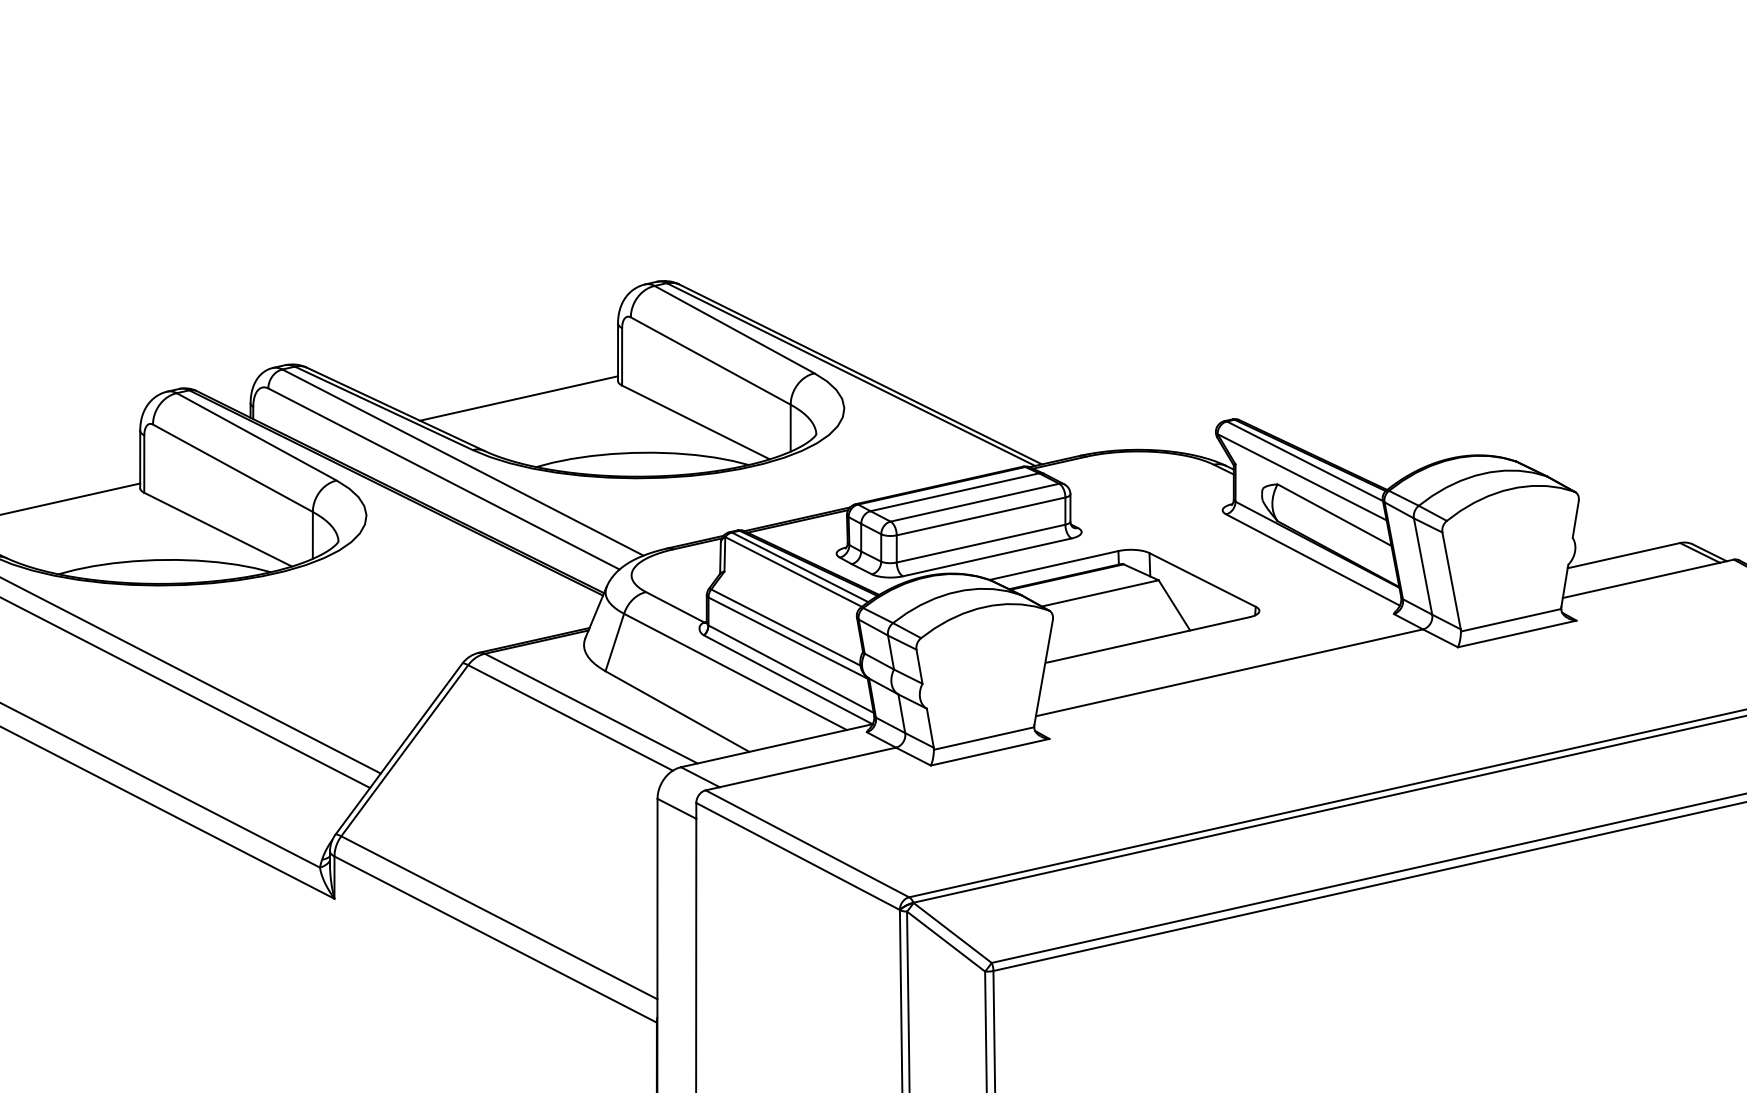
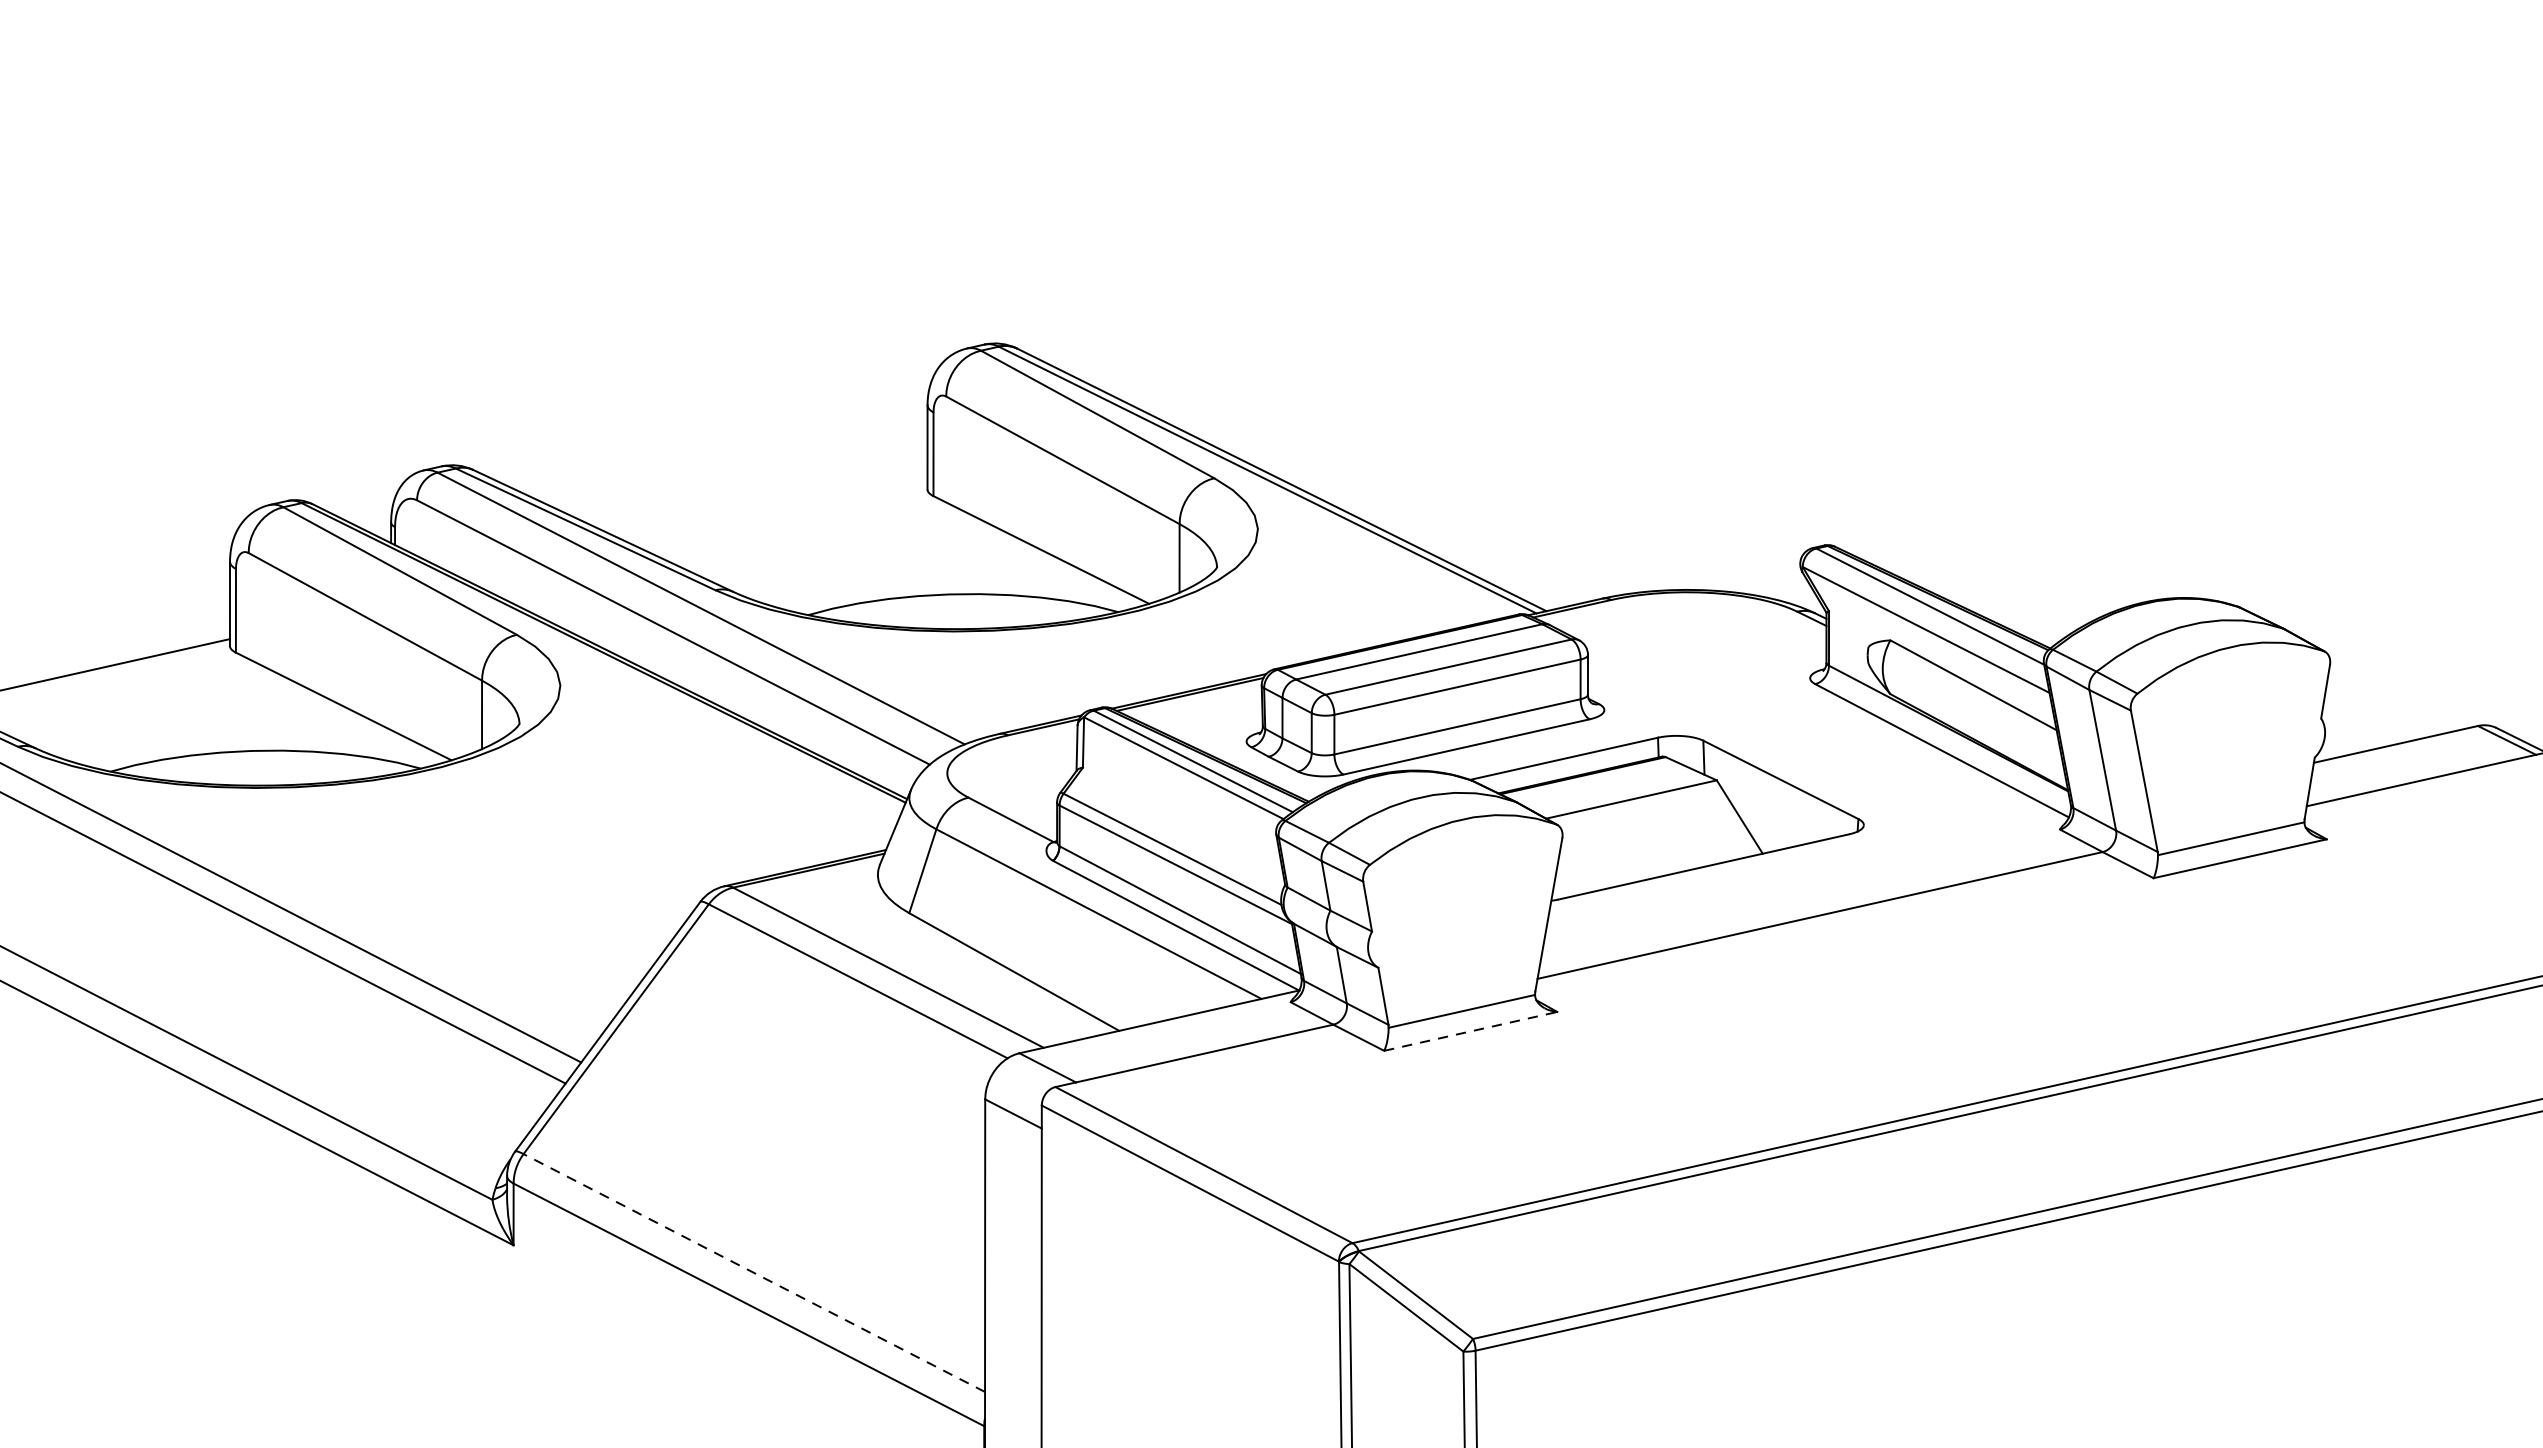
line: (519, 398) -> (783, 515), removed
line: (990, 752) -> (1471, 1031), solid -> dashed
line: (499, 917) -> (754, 1272), solid -> dashed

